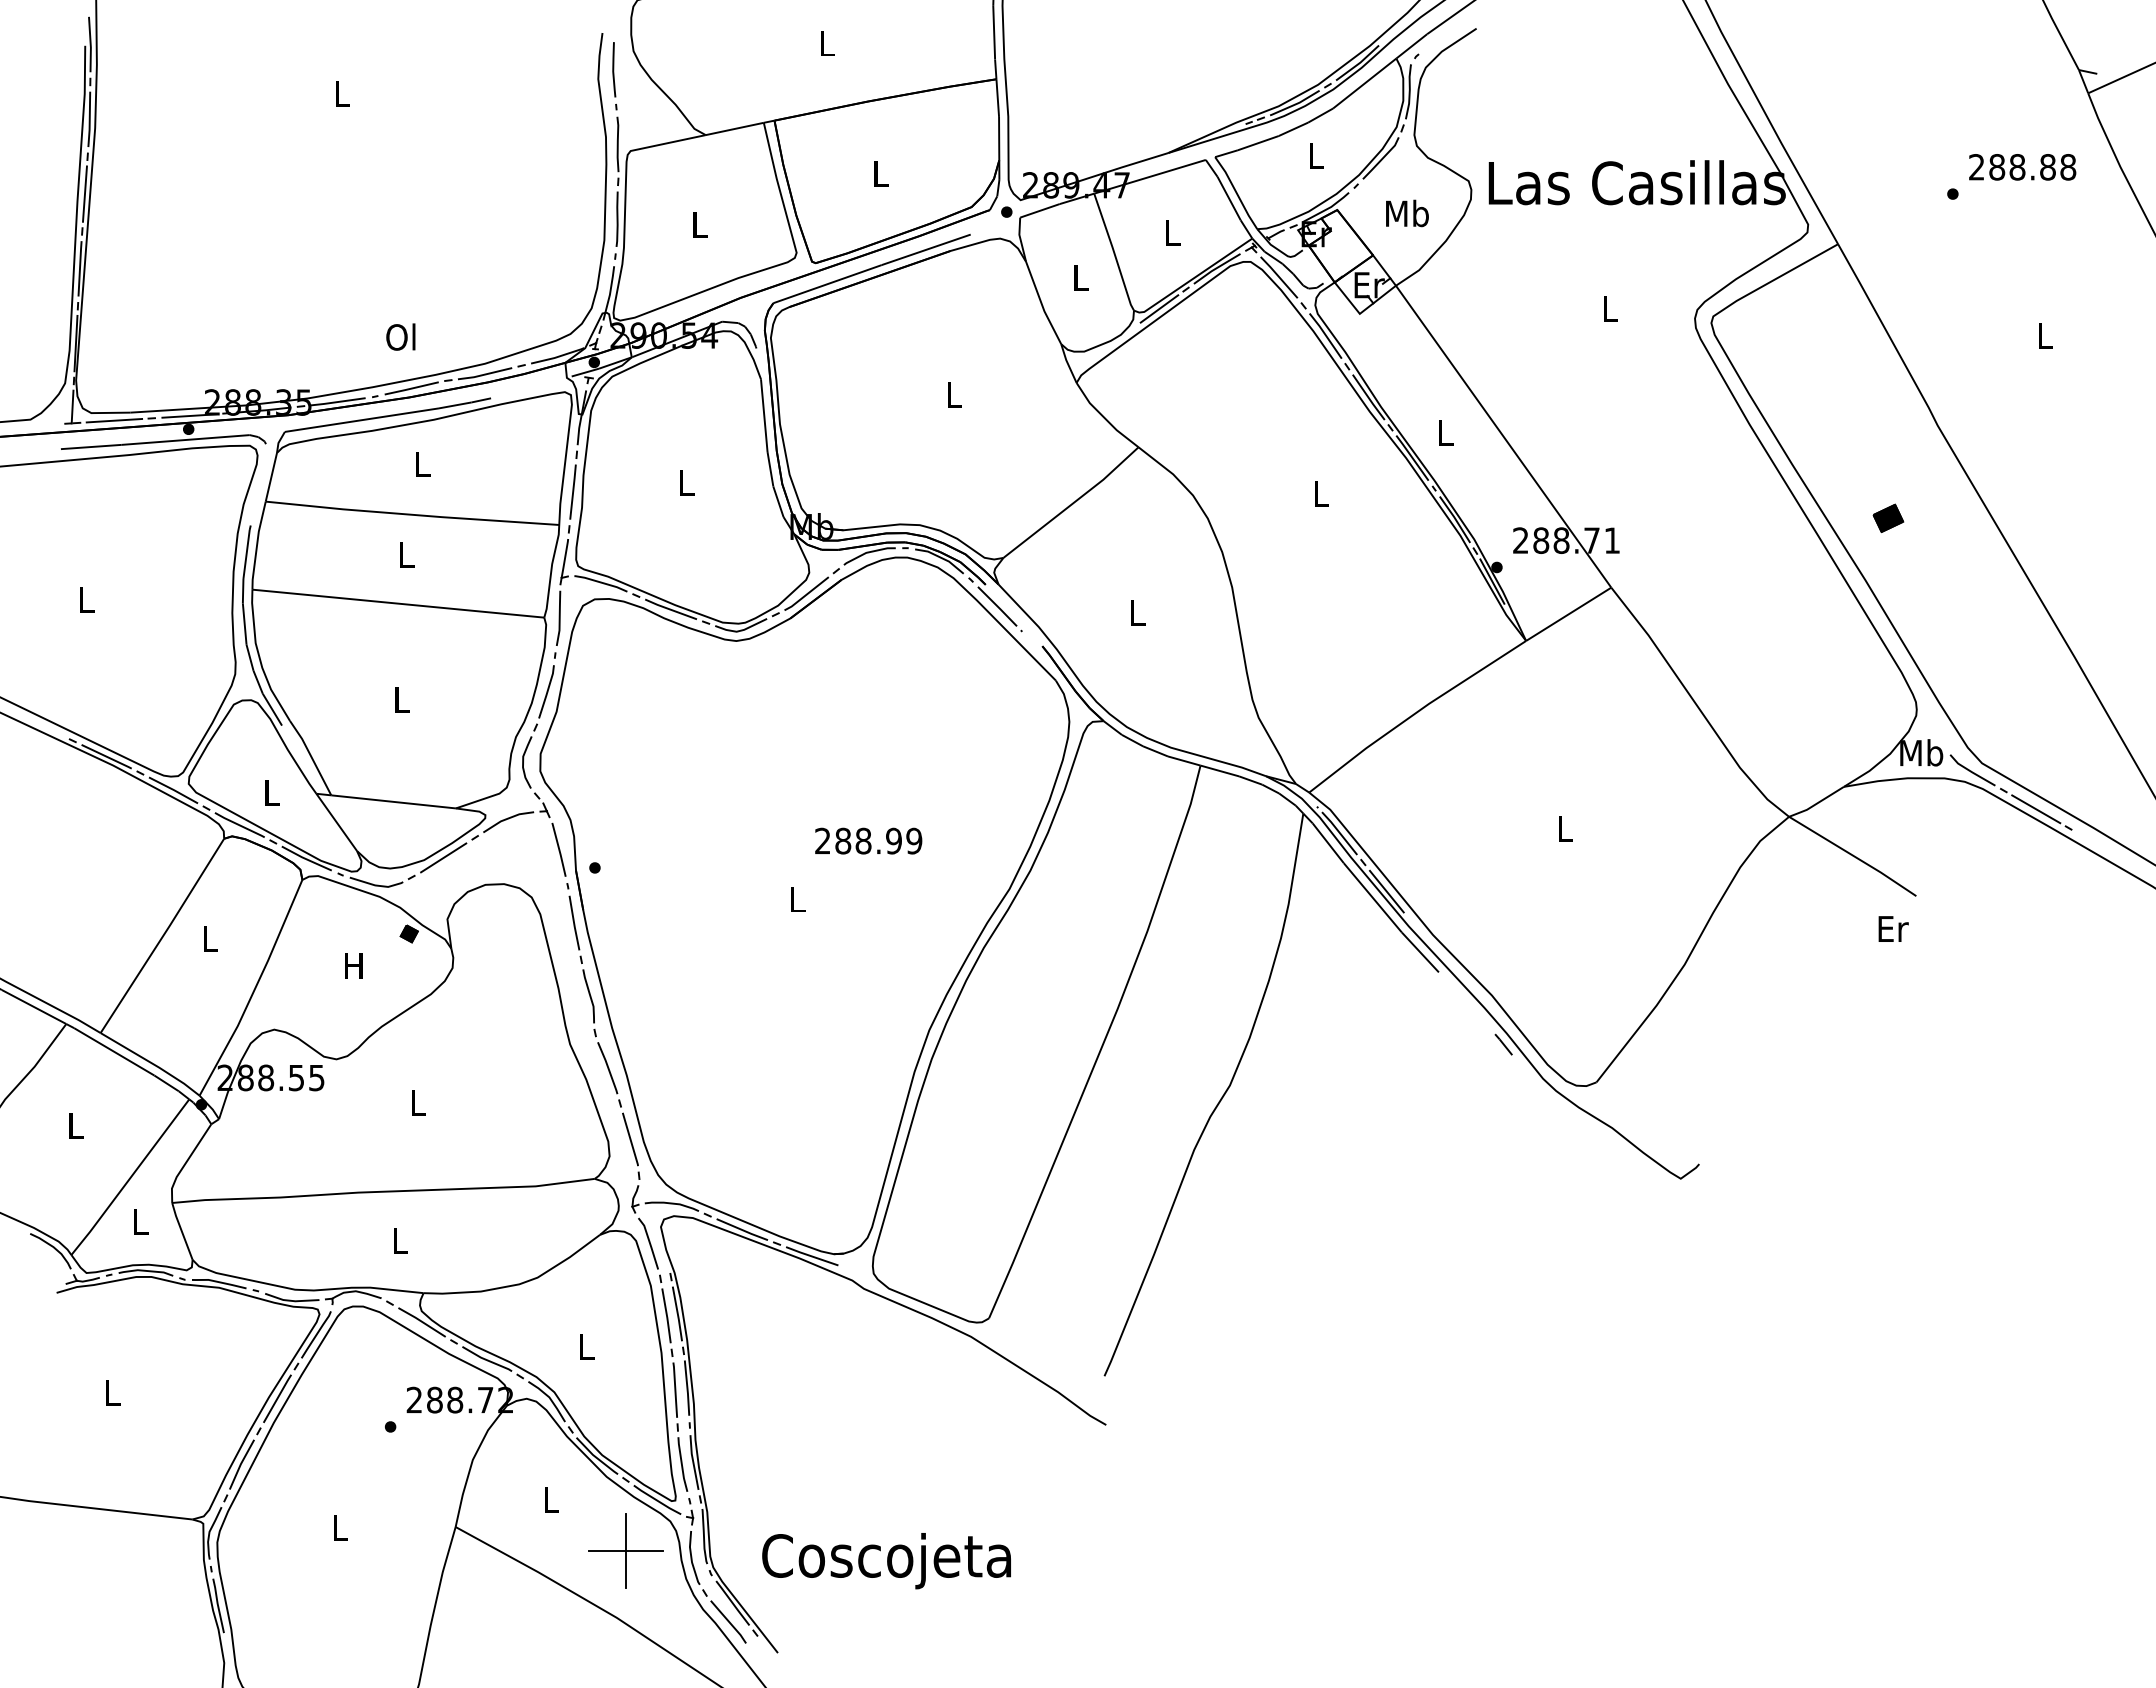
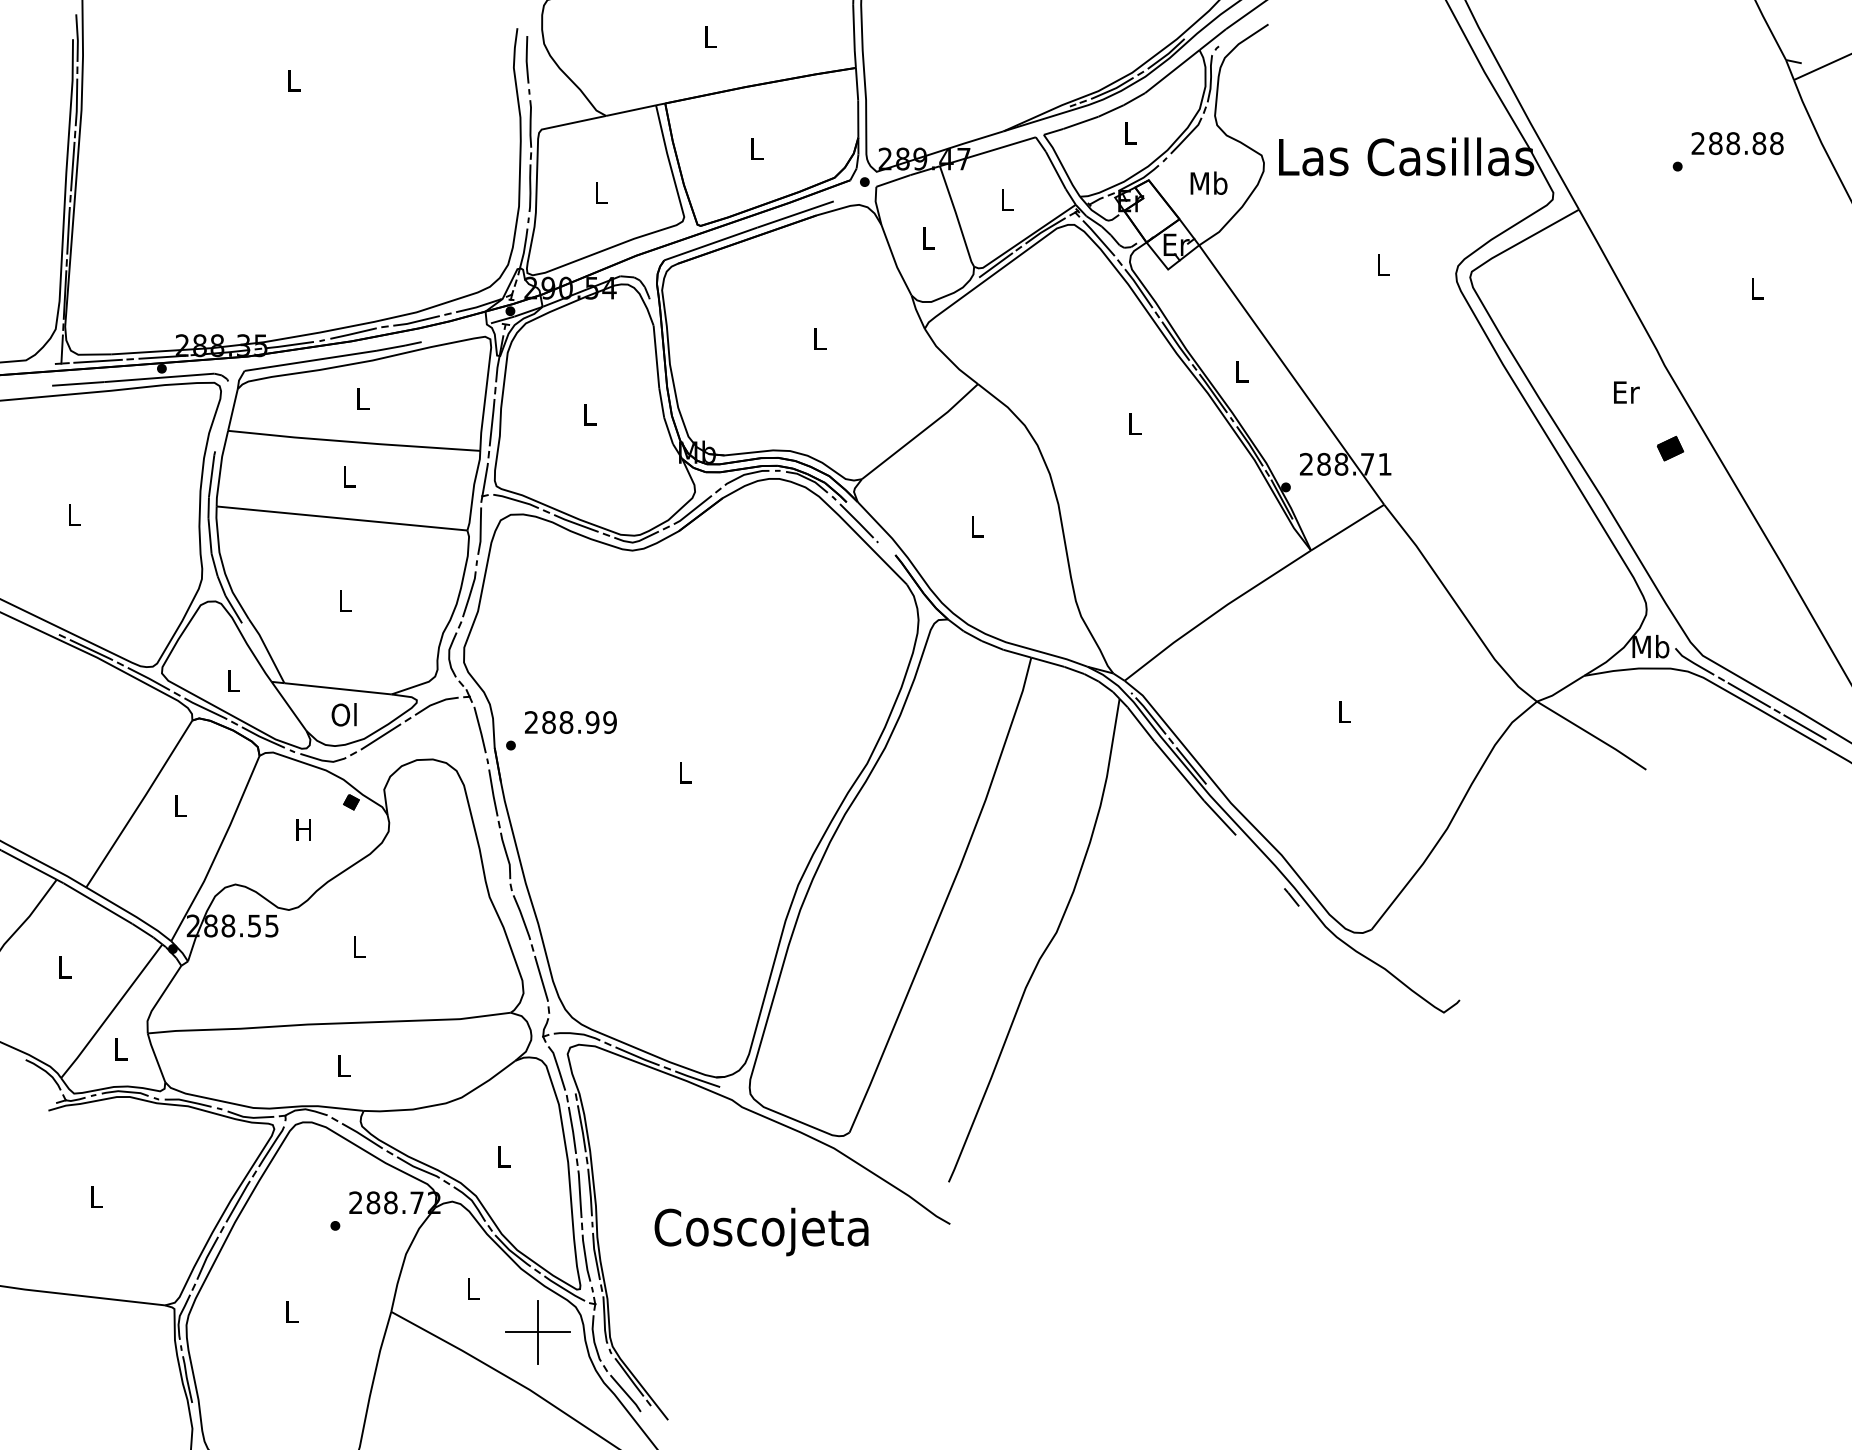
text: (400, 336) -> (343, 714), moved
part: (1888, 517) -> (1670, 447), moved
text: (868, 840) -> (570, 721), moved
line: (2101, 846) -> (1805, 727), added
text: (1893, 928) -> (1626, 392), moved
text: (886, 1561) -> (761, 1232), moved

